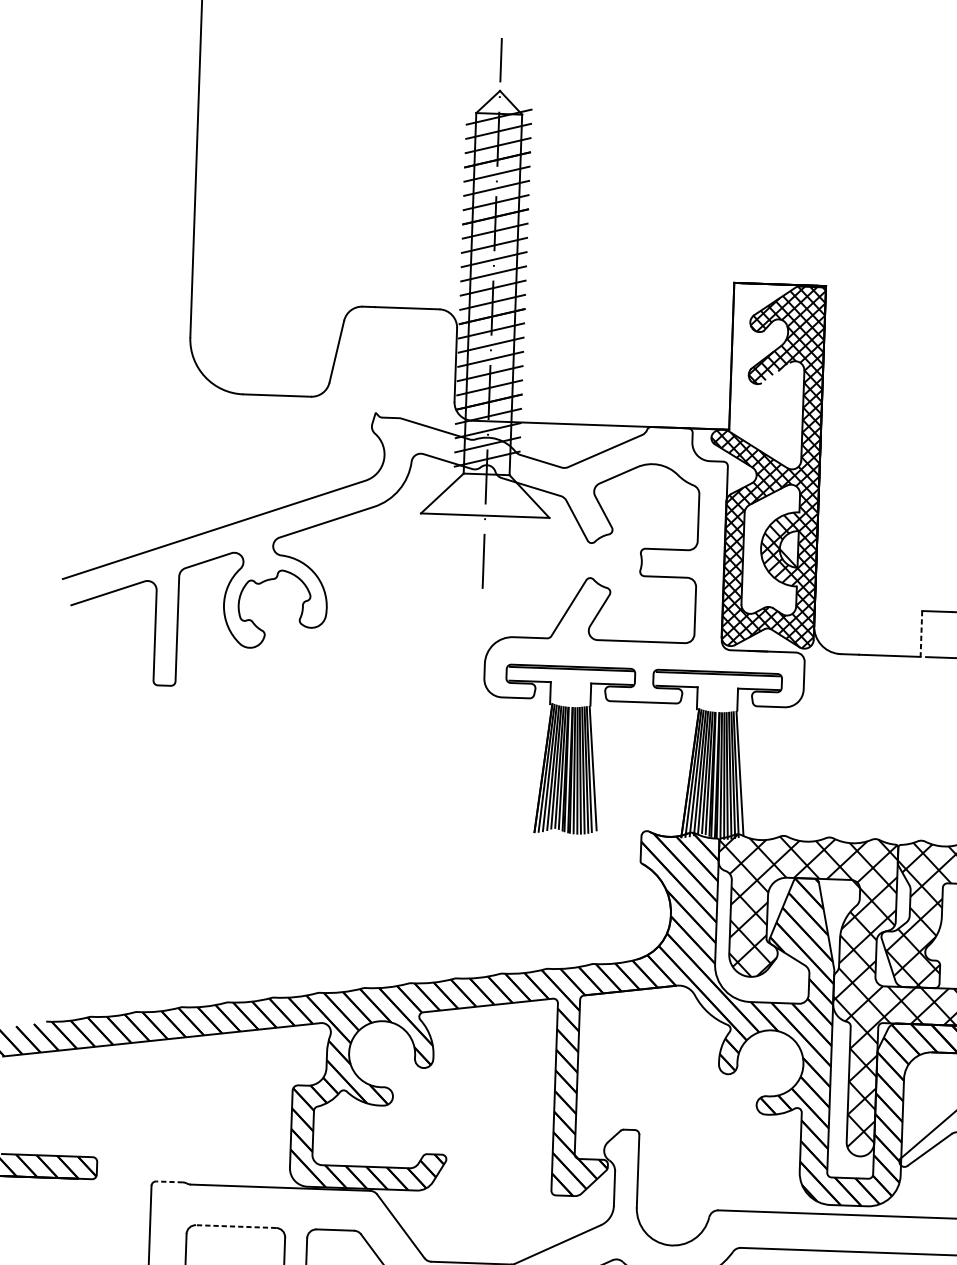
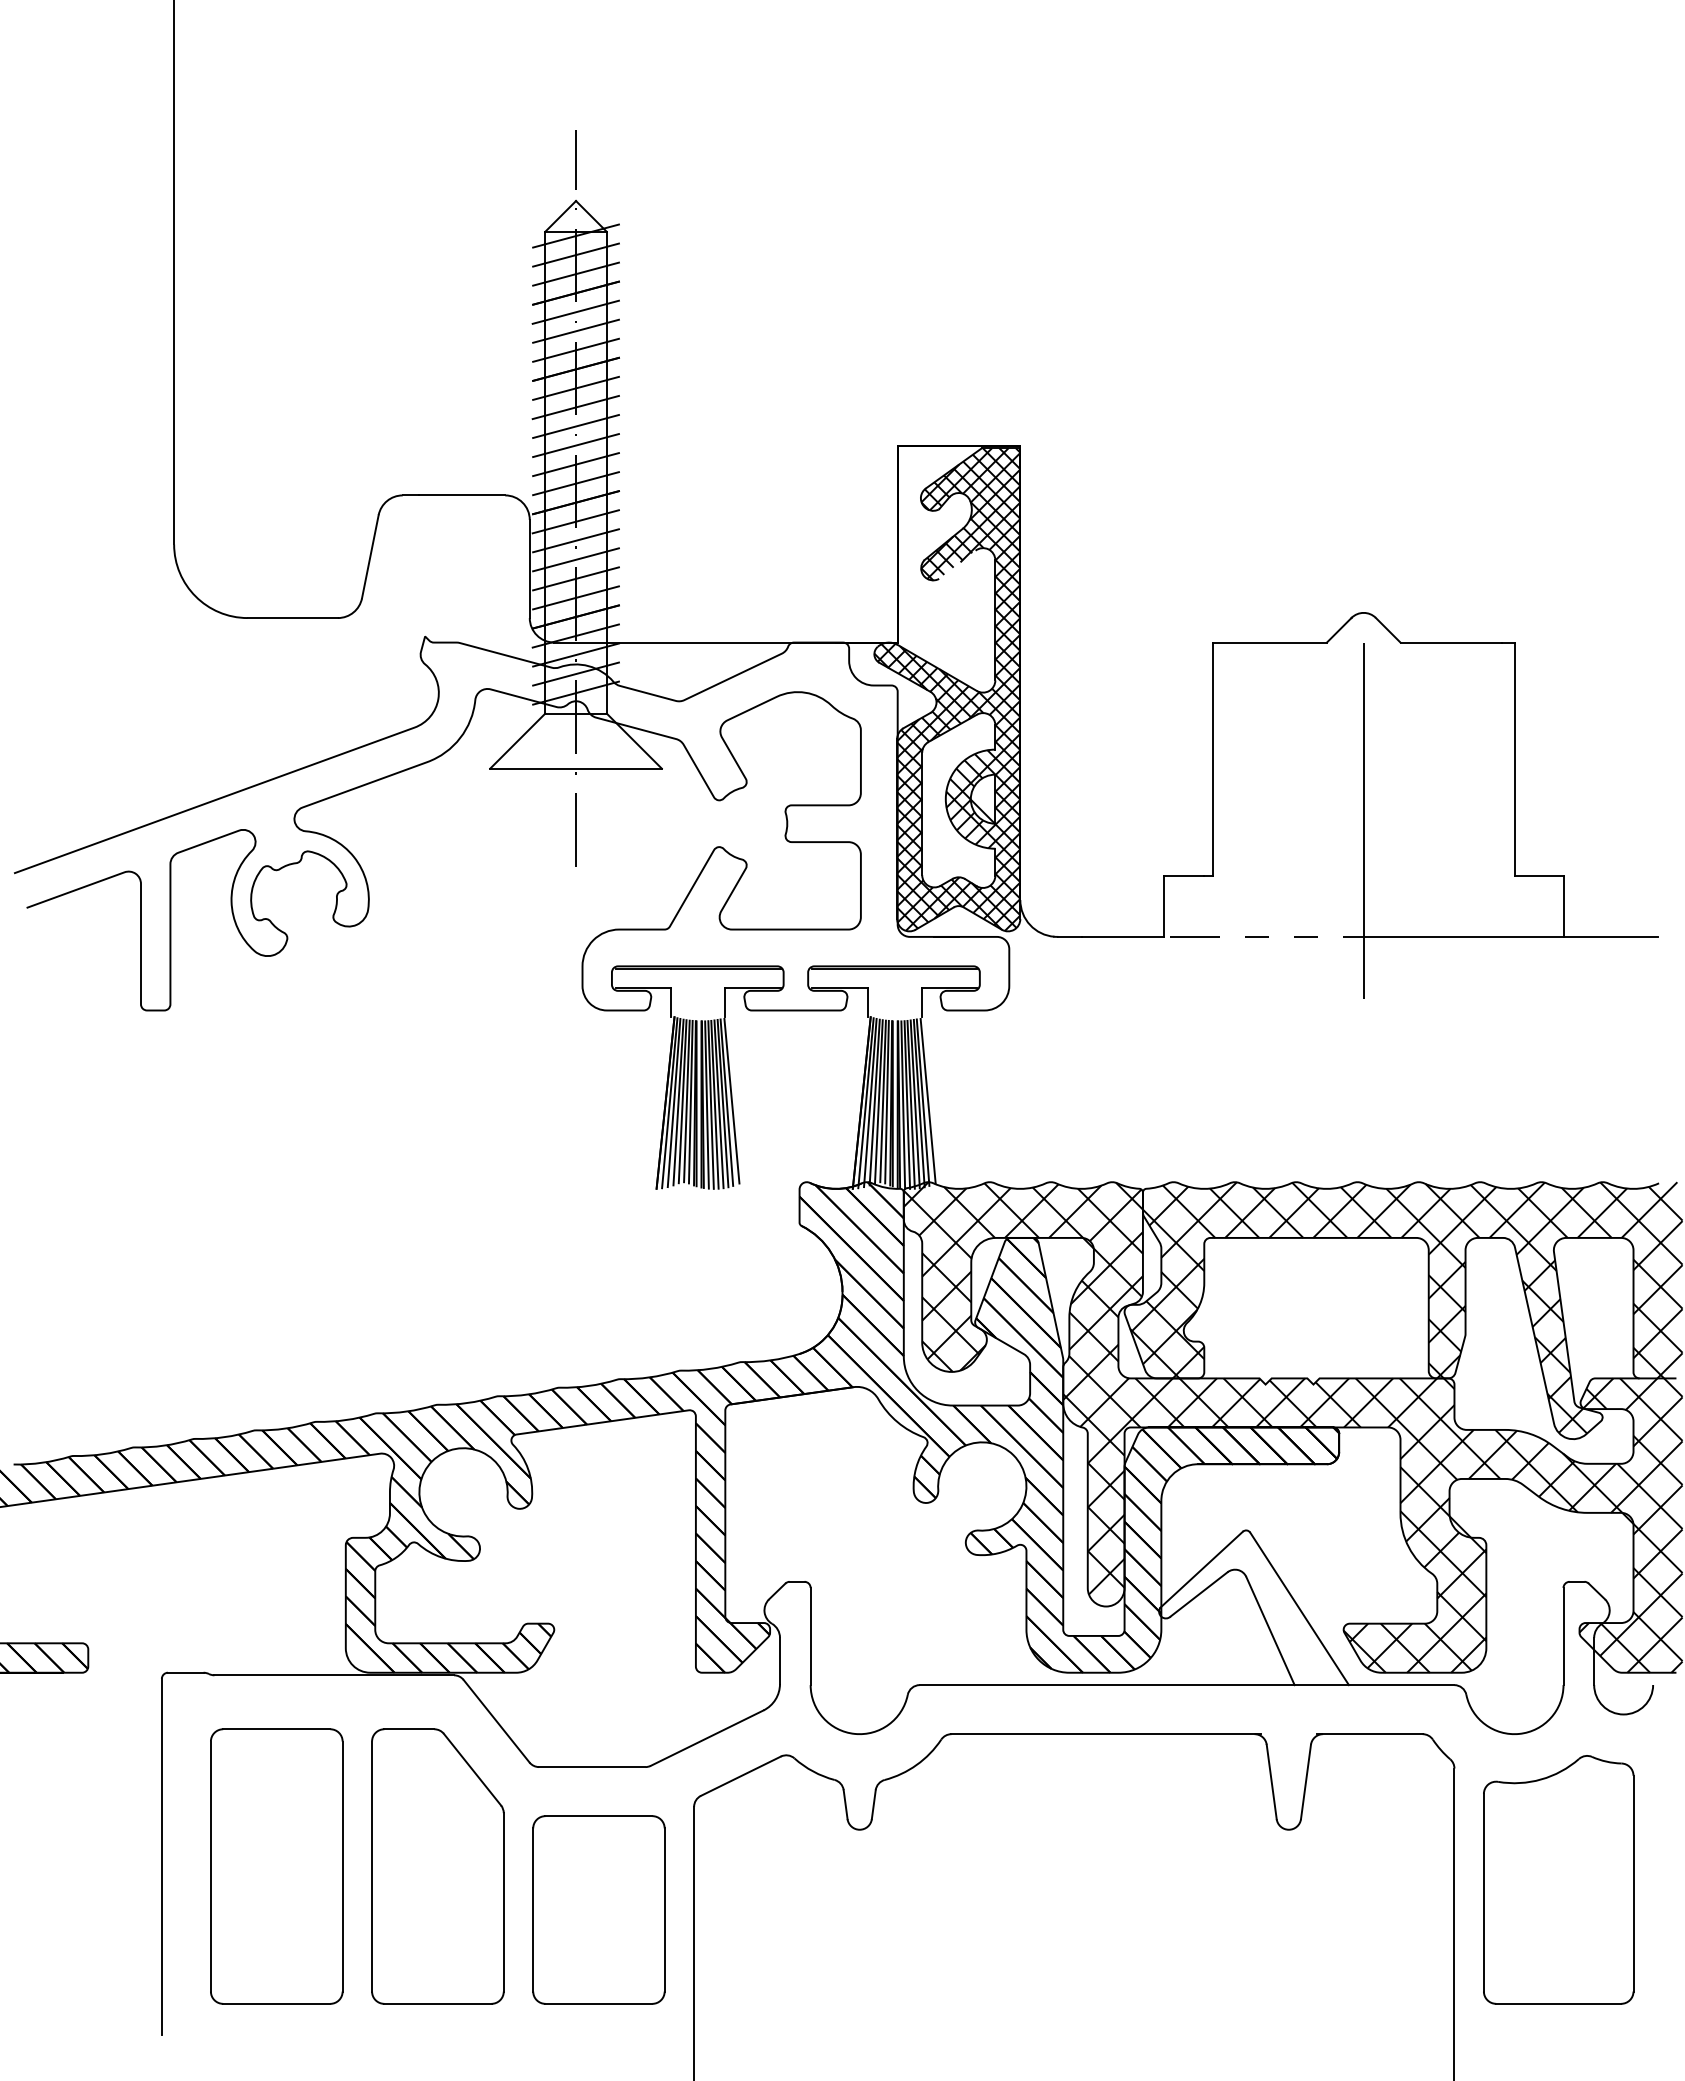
line: (921, 634) -> (1163, 906), dashed -> solid
line: (169, 1181) -> (185, 1672), dashed -> solid
line: (235, 1226) -> (276, 1729), dashed -> solid

